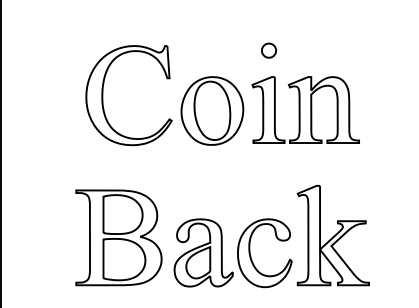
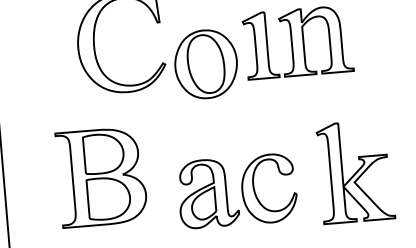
part: (212, 110) -> (206, 63), moved
part: (332, 235) -> (354, 171), moved
part: (118, 237) -> (101, 176), moved

